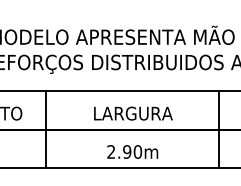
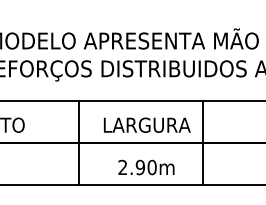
line: (46, 129) -> (79, 142), moved
line: (218, 129) -> (202, 142), moved

